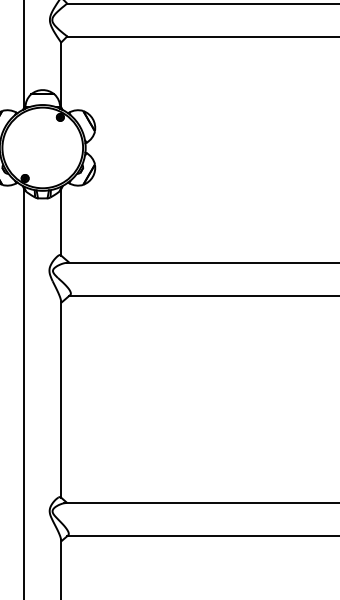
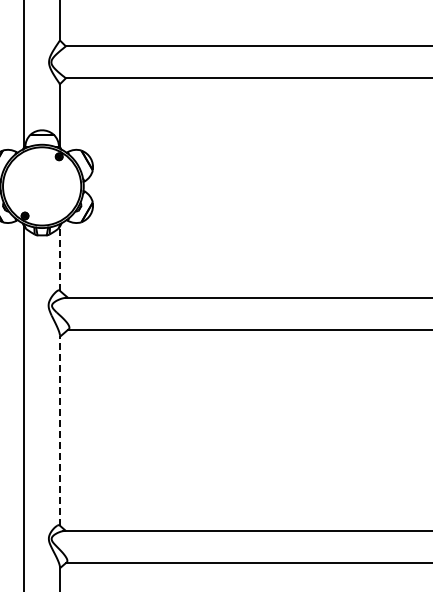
line: (60, 222) -> (59, 258), solid -> dashed
line: (60, 399) -> (59, 430), solid -> dashed

